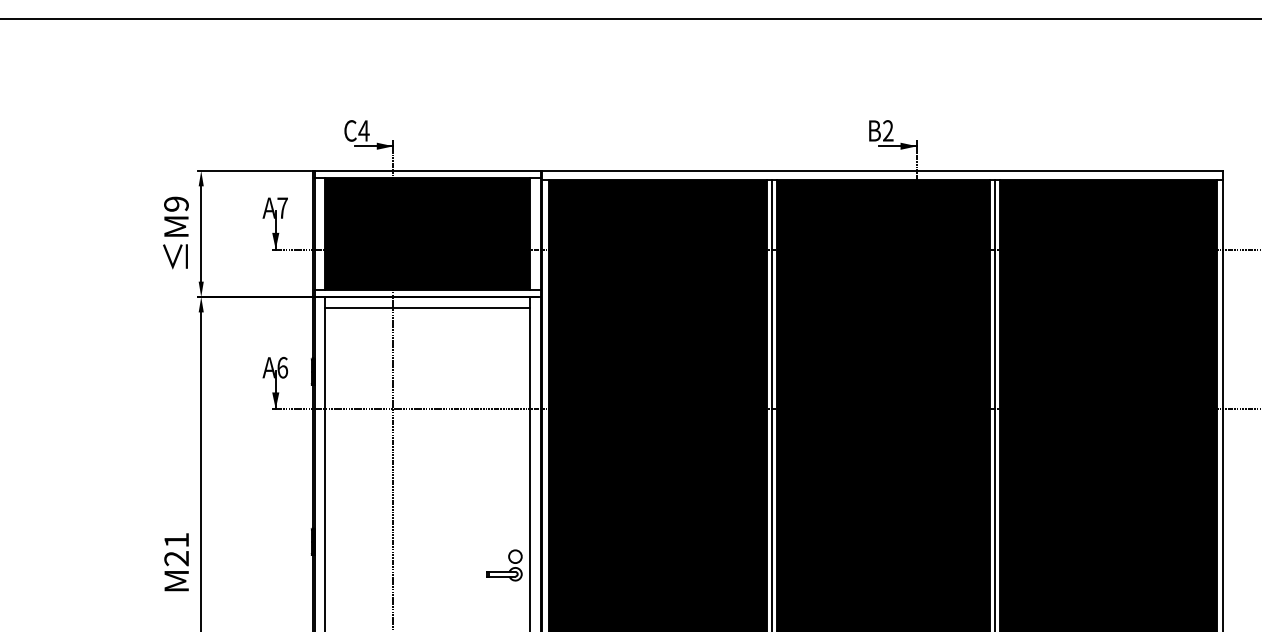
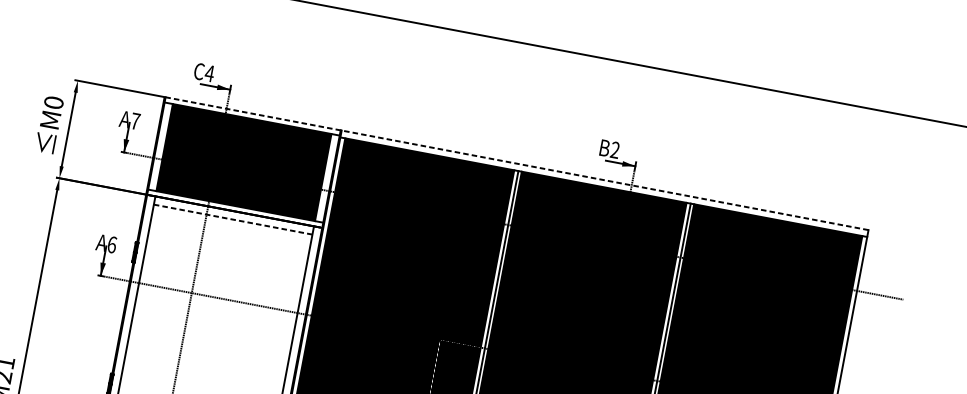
line: (768, 170) -> (516, 163), solid -> dashed
text: (176, 203) -> (54, 102), M9 -> M0
line: (427, 307) -> (233, 219), solid -> dashed

